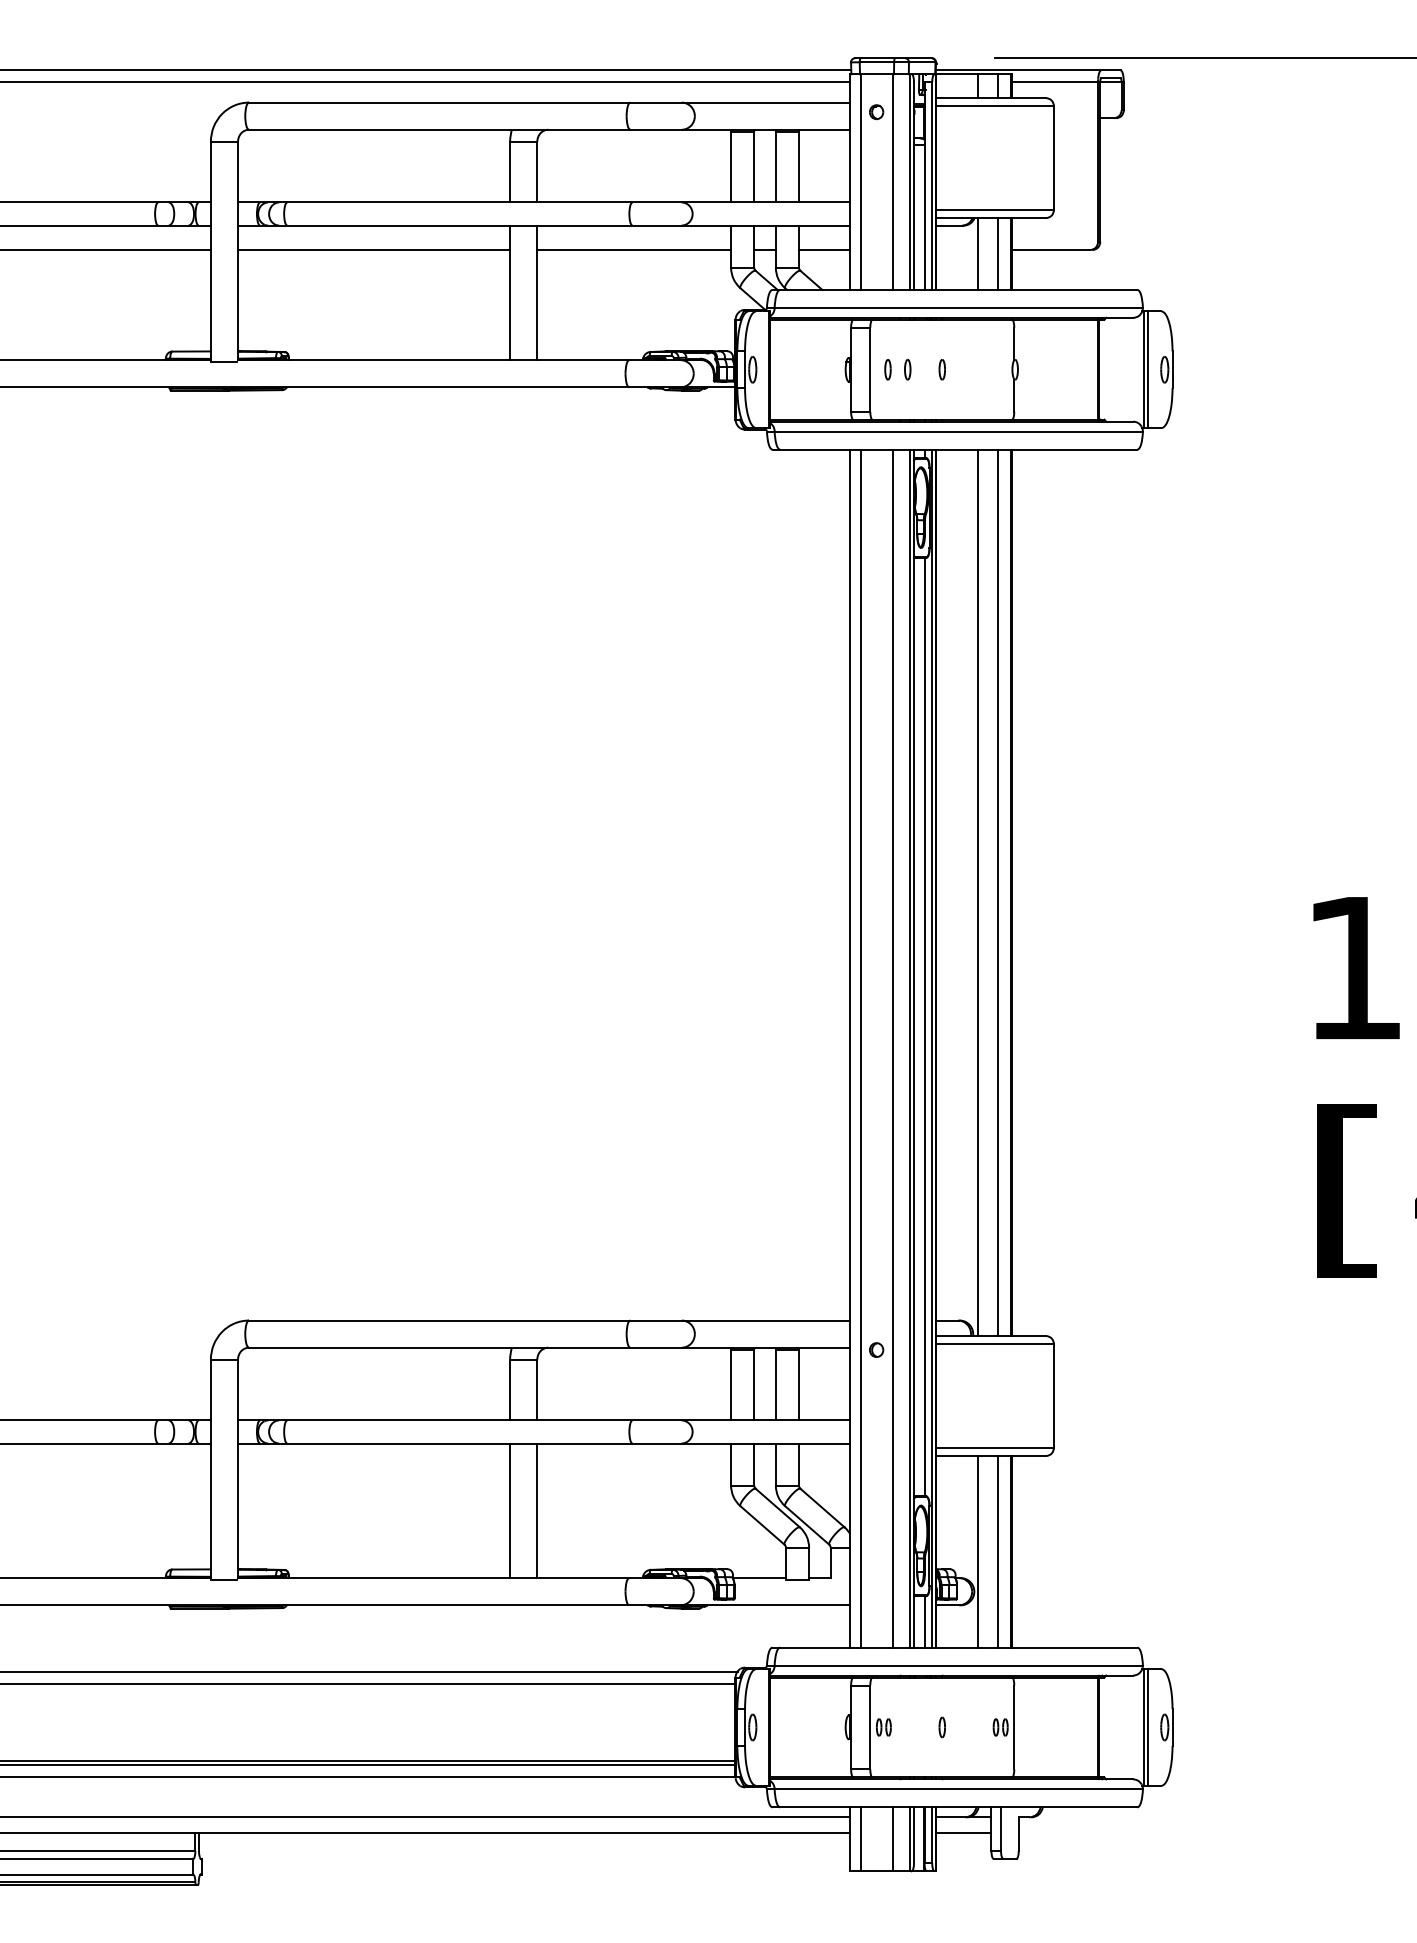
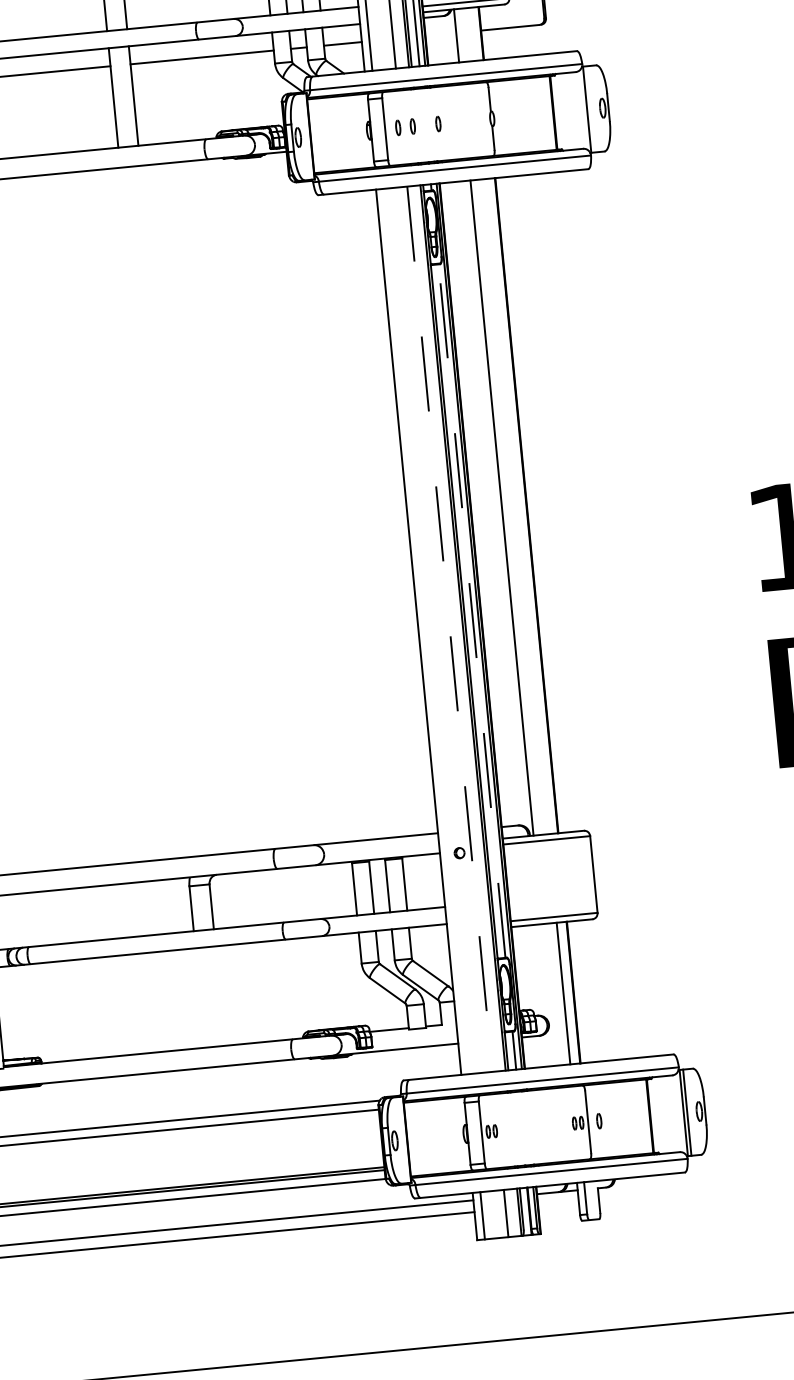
line: (997, 253) -> (470, 34), removed
line: (1148, 369) -> (590, 109), removed
line: (997, 892) -> (516, 506), removed
line: (924, 1026) -> (471, 610), solid -> dashed
line: (860, 1048) -> (426, 631), removed
line: (892, 1048) -> (449, 629), solid -> dashed
line: (510, 1510) -> (200, 997), removed
line: (537, 1510) -> (220, 995), removed
line: (978, 1551) -> (549, 994), removed
part: (941, 1727) -> (598, 1121), moved
line: (963, 1833) -> (558, 1204), removed

